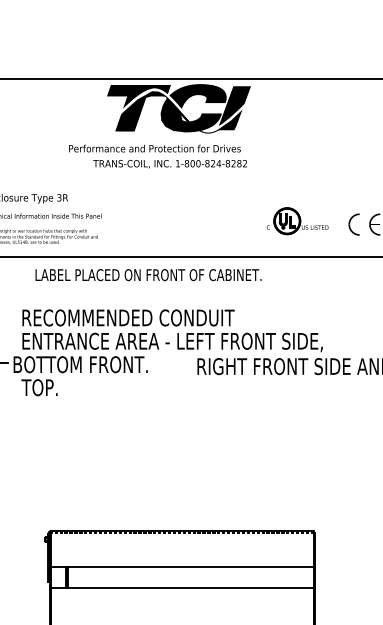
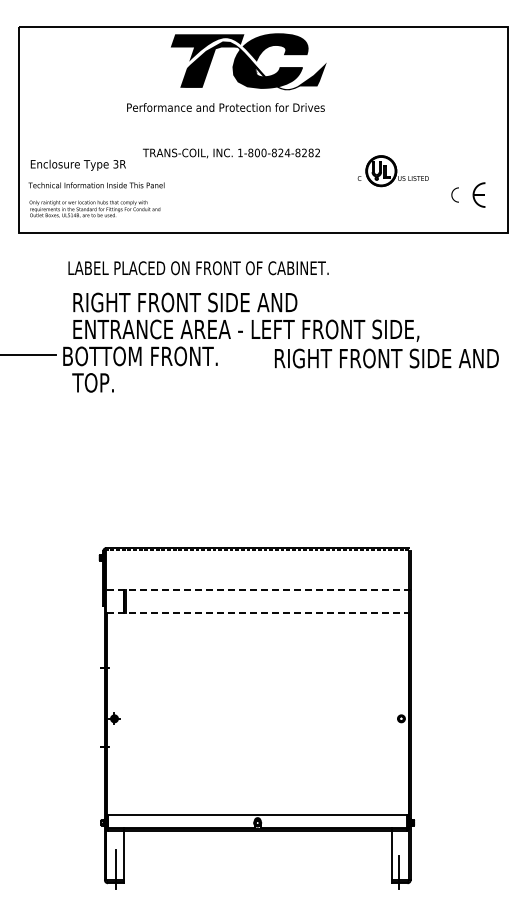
fill: (234, 106) -> (317, 58), removed
text: (170, 164) -> (231, 153), moved
part: (296, 221) -> (392, 171), moved
part: (353, 224) -> (454, 194), size x0.6
text: (148, 275) -> (198, 268), moved
text: (134, 317) -> (202, 302), RECOMMENDED CONDUIT -> RIGHT FRONT SIDE AND
line: (182, 567) -> (257, 589), solid -> dashed
line: (183, 587) -> (258, 613), solid -> dashed

